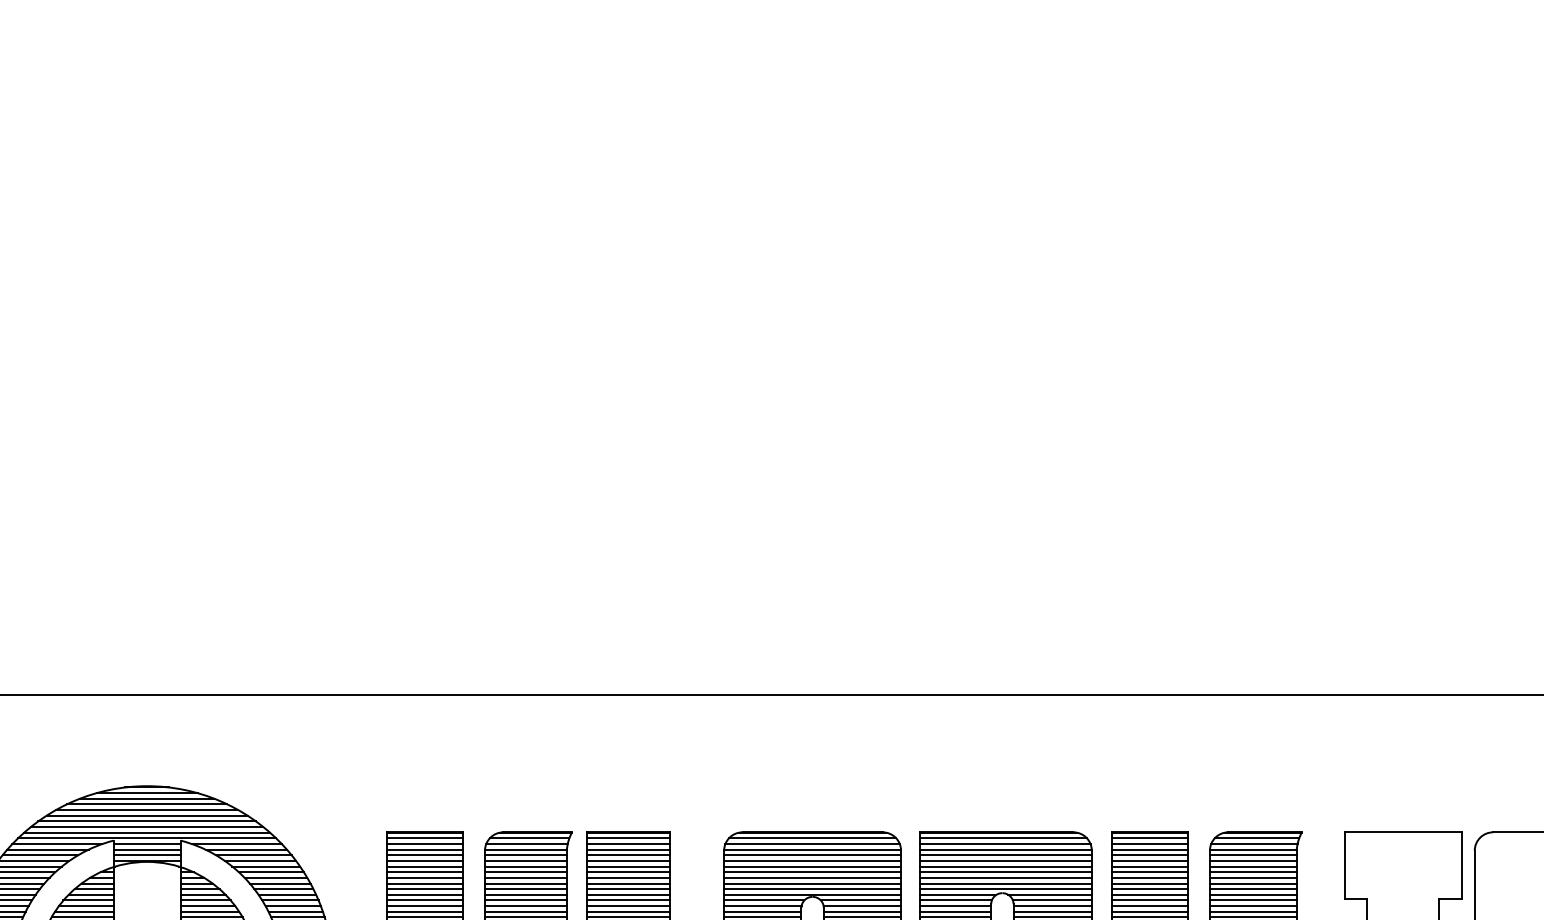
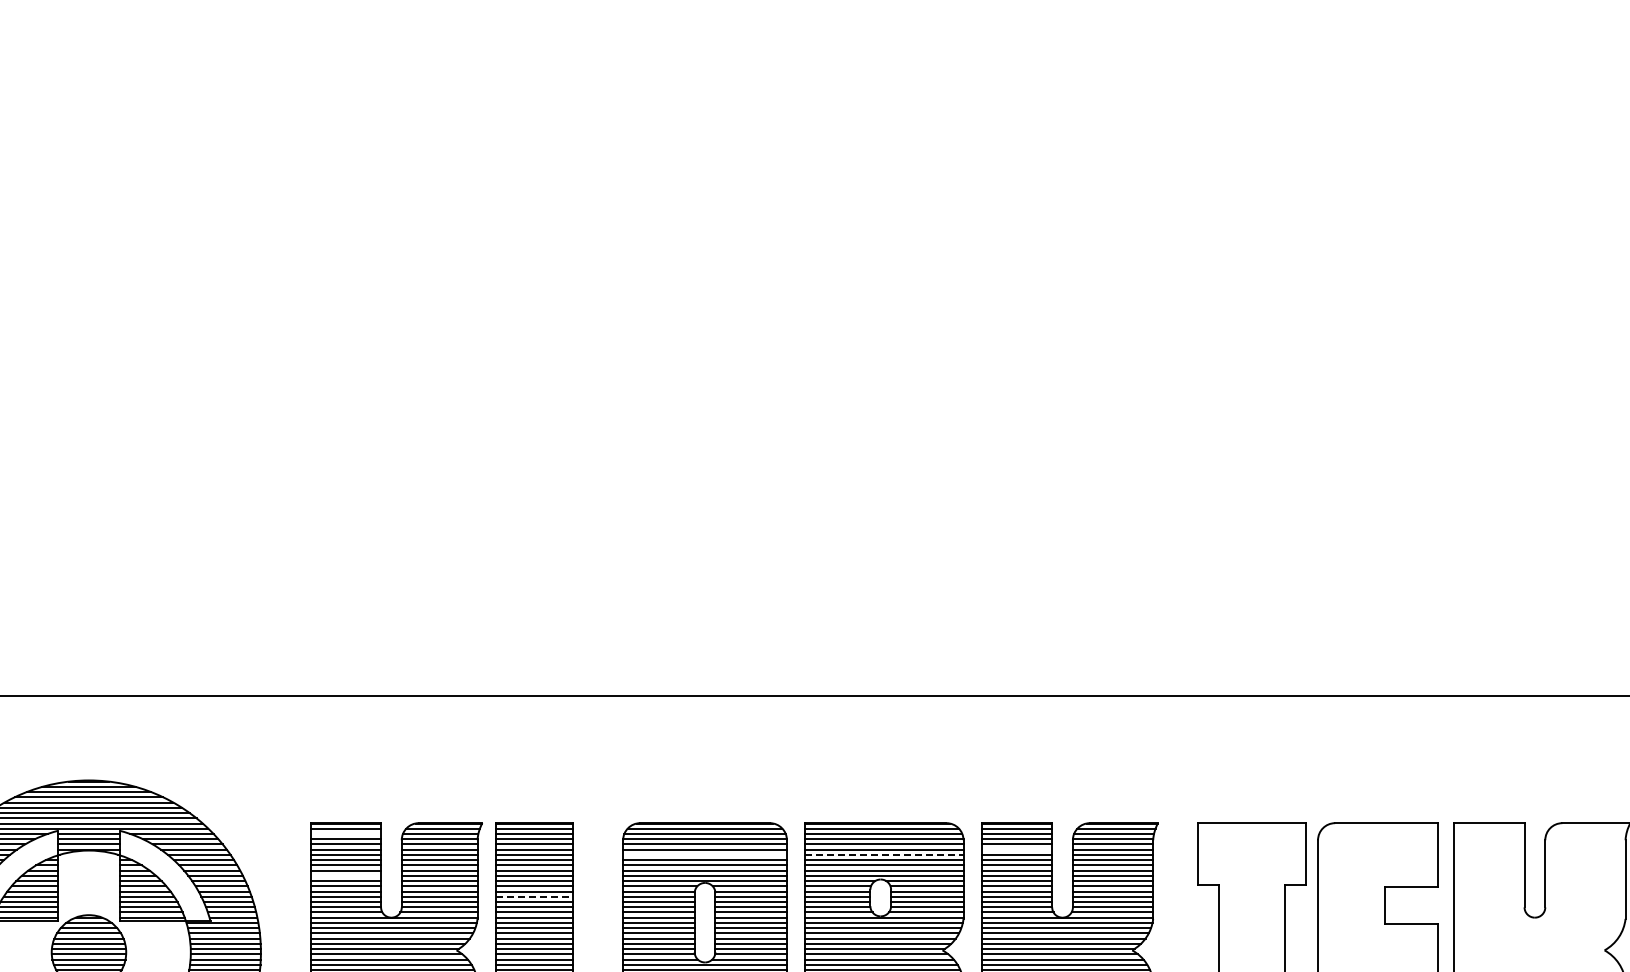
line: (424, 843) -> (345, 833), removed
line: (1150, 860) -> (1017, 849), removed
line: (812, 866) -> (704, 854), removed
line: (1006, 866) -> (884, 854), solid -> dashed
line: (424, 888) -> (345, 875), removed
line: (628, 911) -> (534, 896), solid -> dashed

